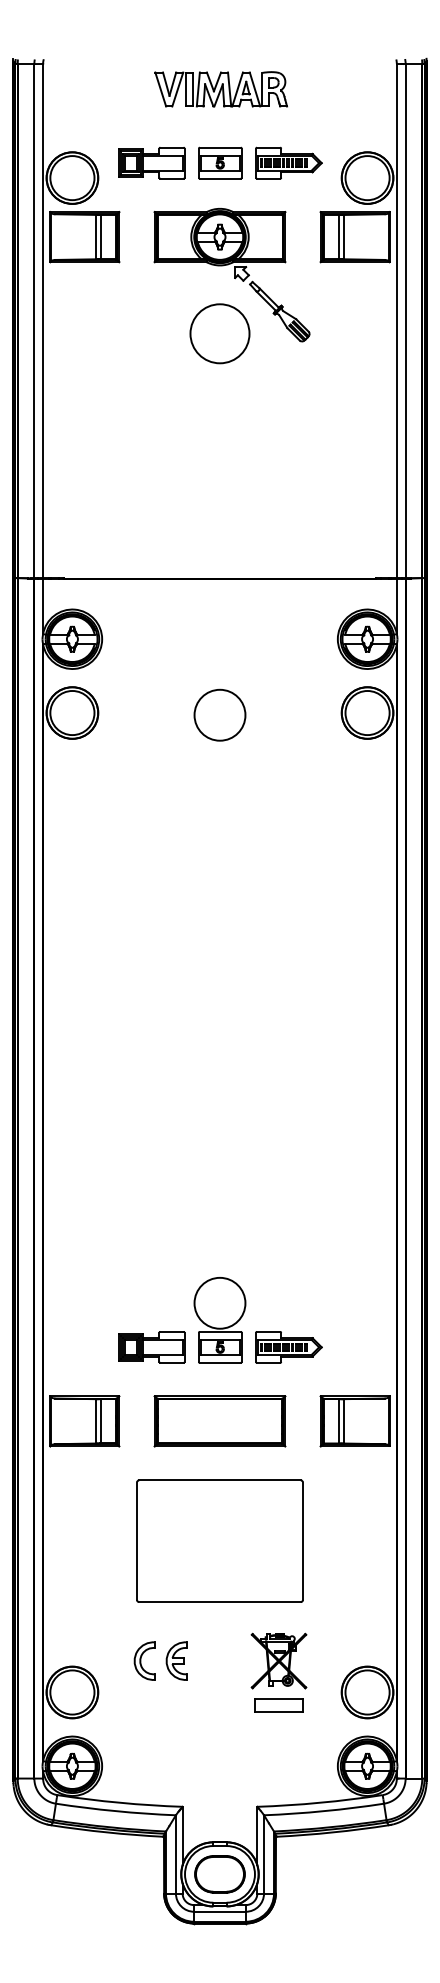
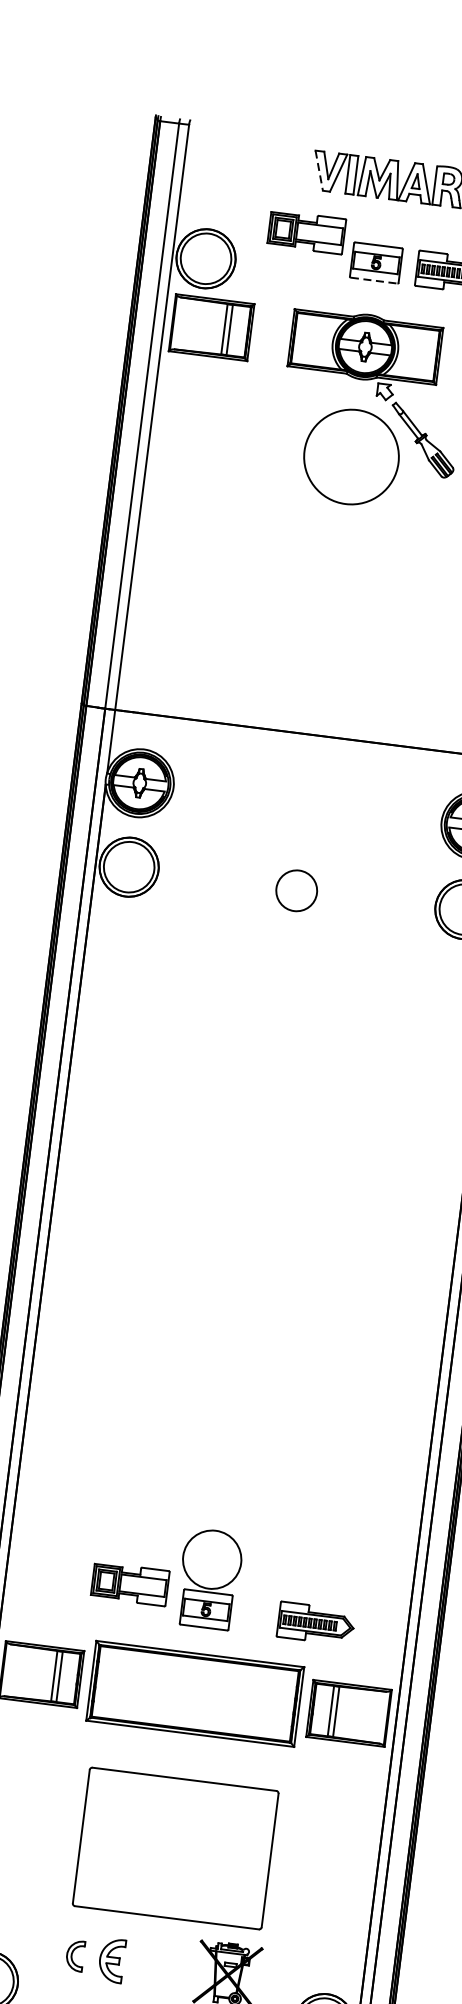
line: (160, 89) -> (318, 170), solid -> dashed
part: (151, 163) -> (306, 232), moved
line: (220, 178) -> (374, 280), solid -> dashed
circle: (219, 333) -> (351, 456), size x1.4
circle: (219, 714) -> (296, 889), size x0.7
part: (151, 1347) -> (129, 1584), moved
part: (288, 1347) -> (315, 1623), moved
part: (219, 1421) -> (194, 1694), size x1.4
part: (219, 1540) -> (175, 1847), moved
part: (144, 1660) -> (75, 1955), size x0.7

